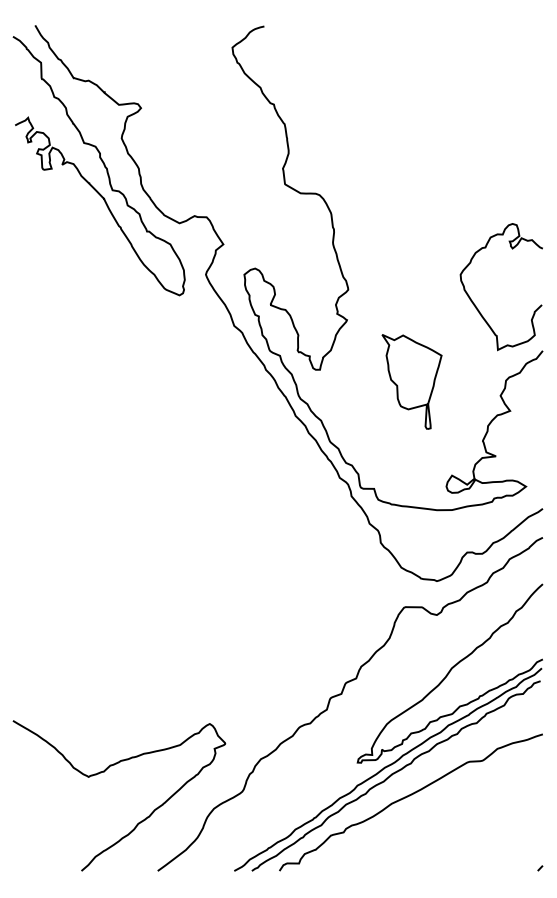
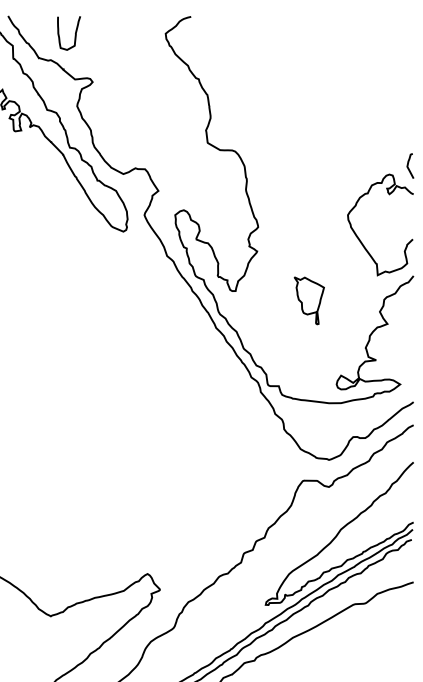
curve: (119, 46) -> (75, 32), added
curve: (536, 213) -> (408, 166), added
part: (412, 381) -> (309, 300), size x0.62

